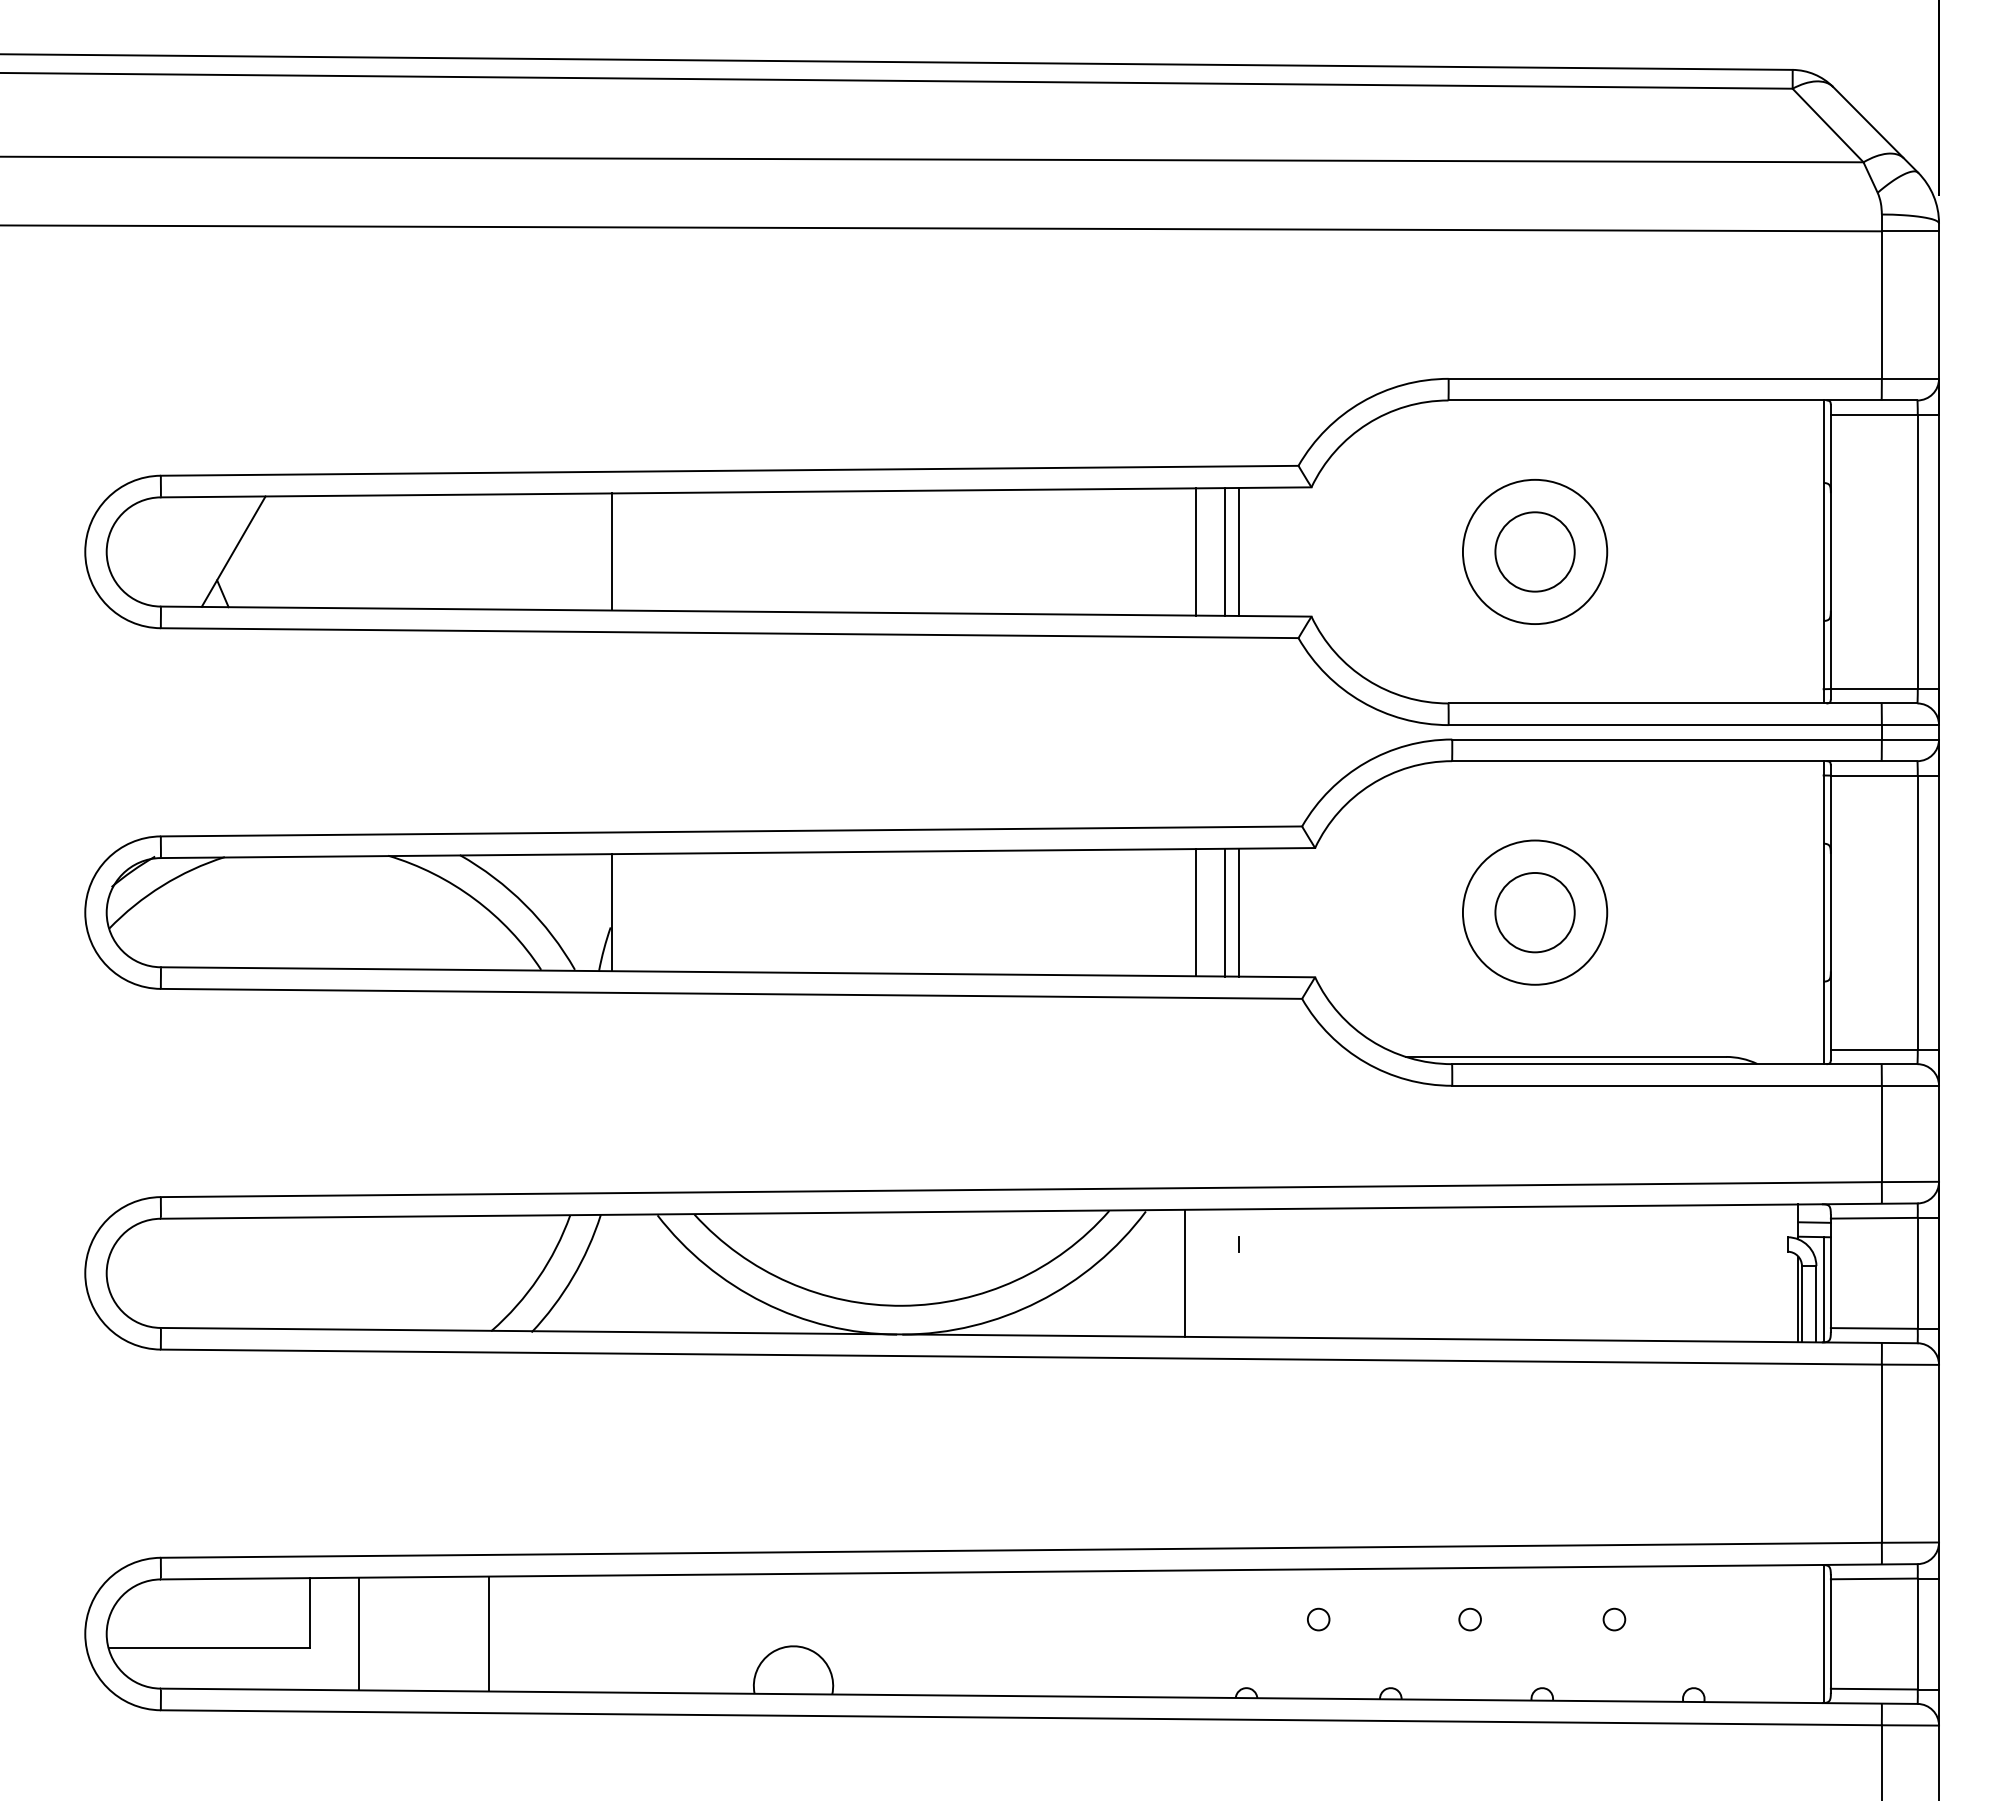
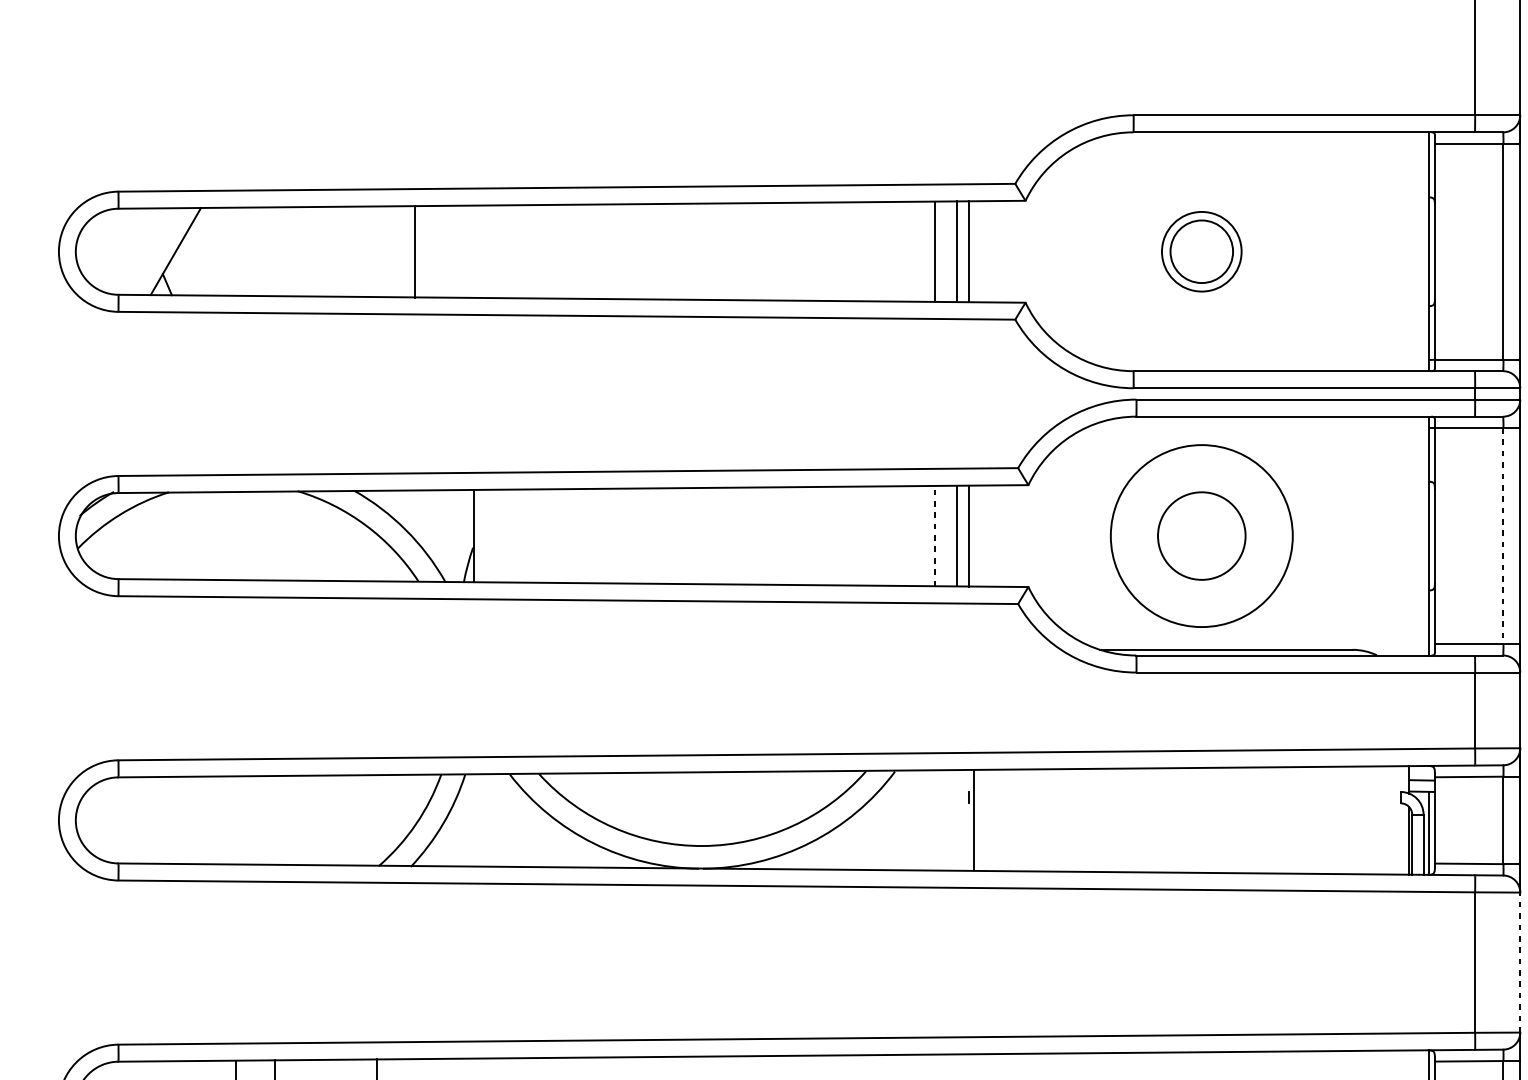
line: (611, 551) -> (414, 251), moved
circle: (1534, 551) -> (1201, 251), size x0.7
line: (1196, 912) -> (934, 535), solid -> dashed
circle: (1534, 912) -> (1201, 535), size x1.4
circle: (1534, 912) -> (1201, 535), size x1.6
line: (1917, 913) -> (1503, 536), solid -> dashed
line: (1185, 1272) -> (974, 819), moved
line: (1939, 1453) -> (1520, 962), solid -> dashed

